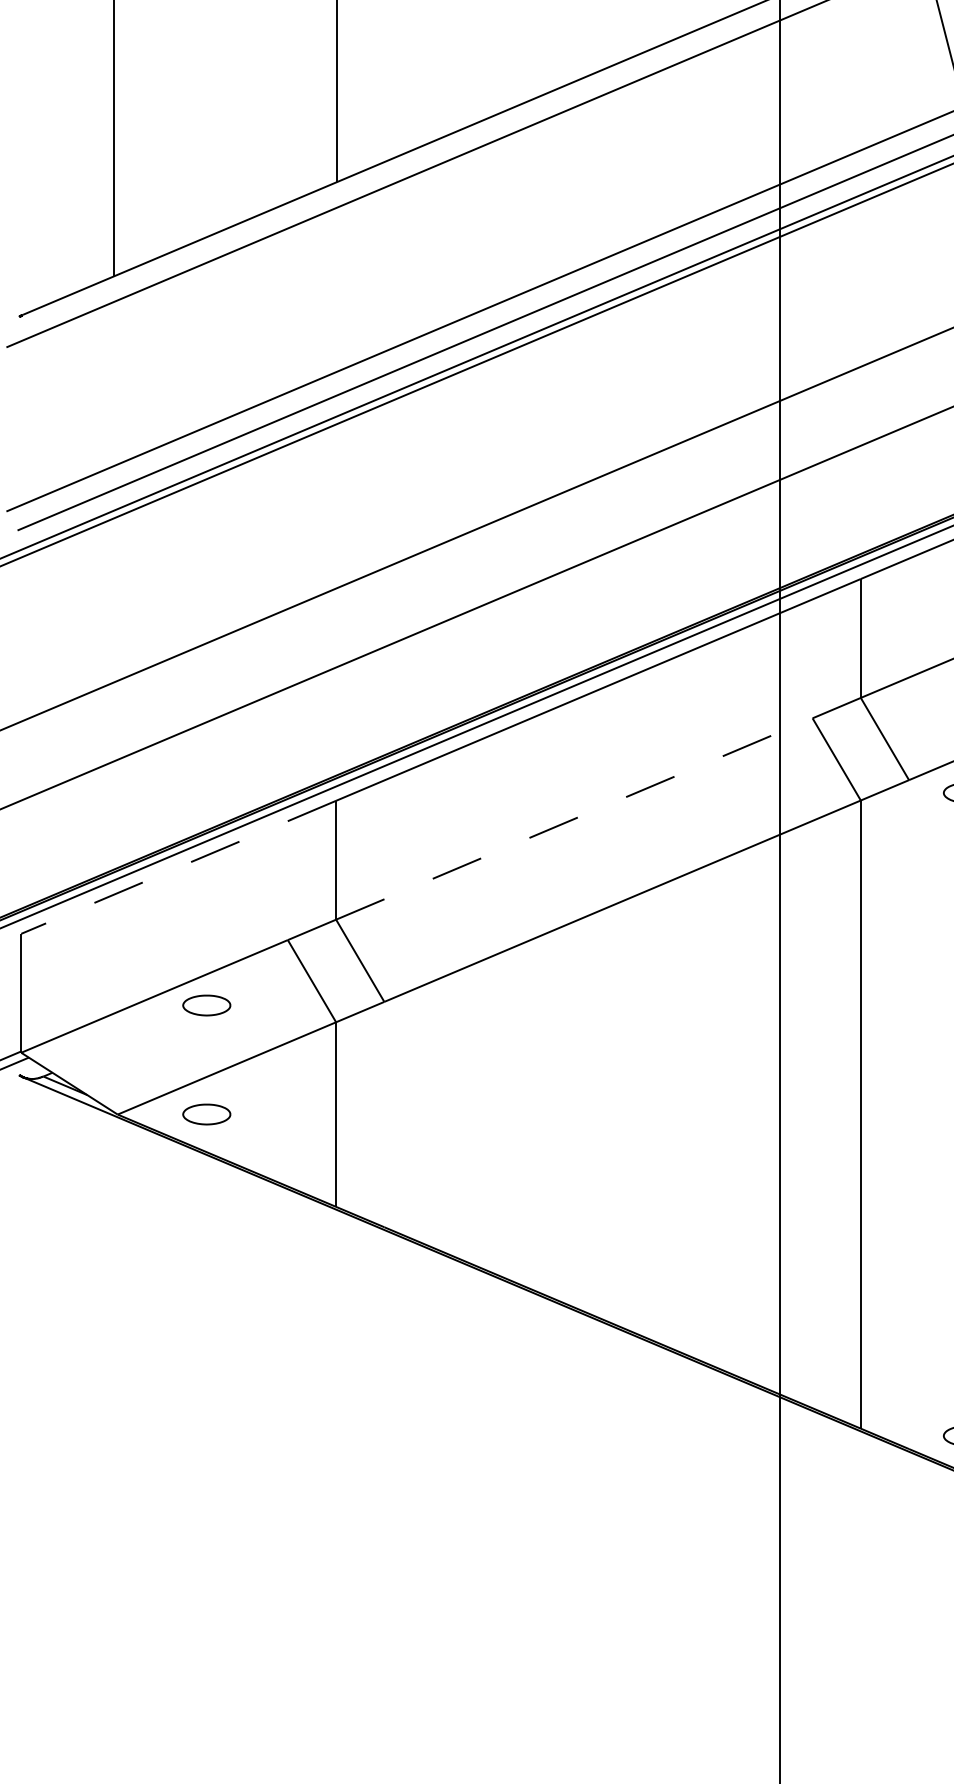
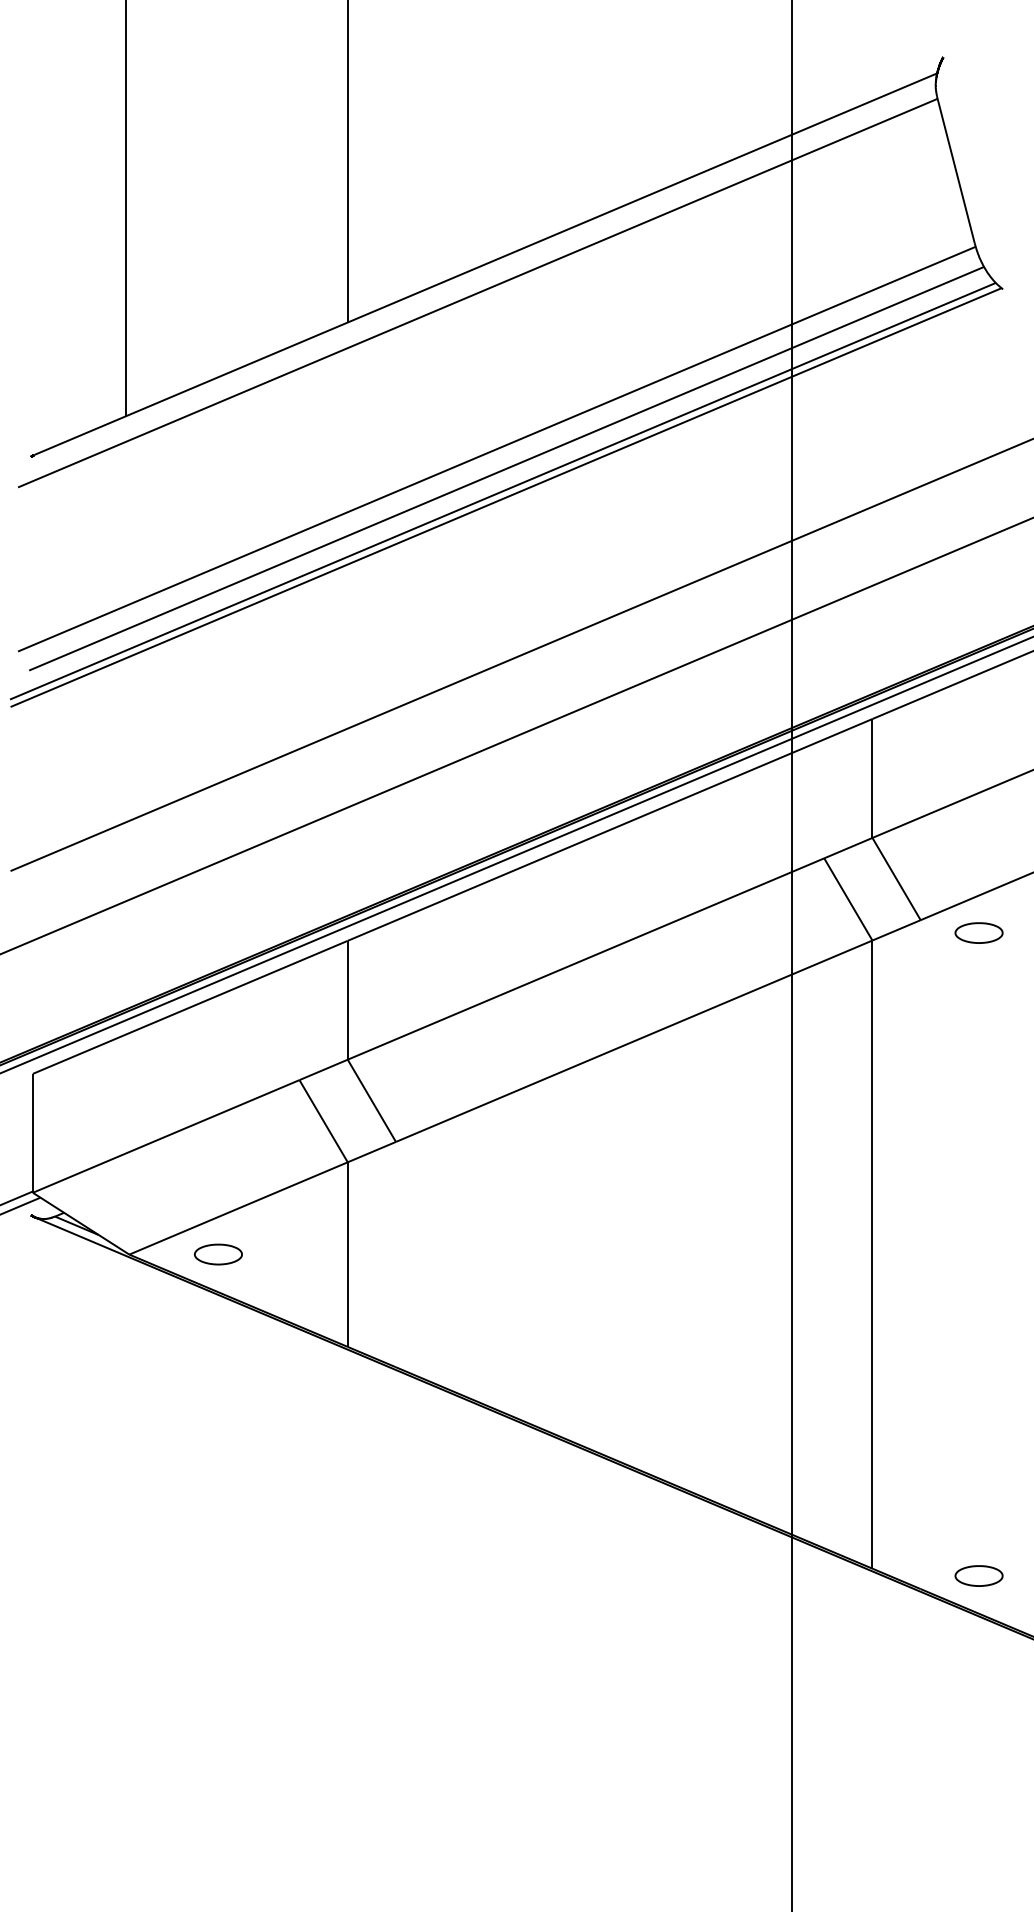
line: (574, 819) -> (586, 959), dashed -> solid
line: (178, 867) -> (190, 1007), dashed -> solid
part: (205, 1005) -> (217, 1145), removed

